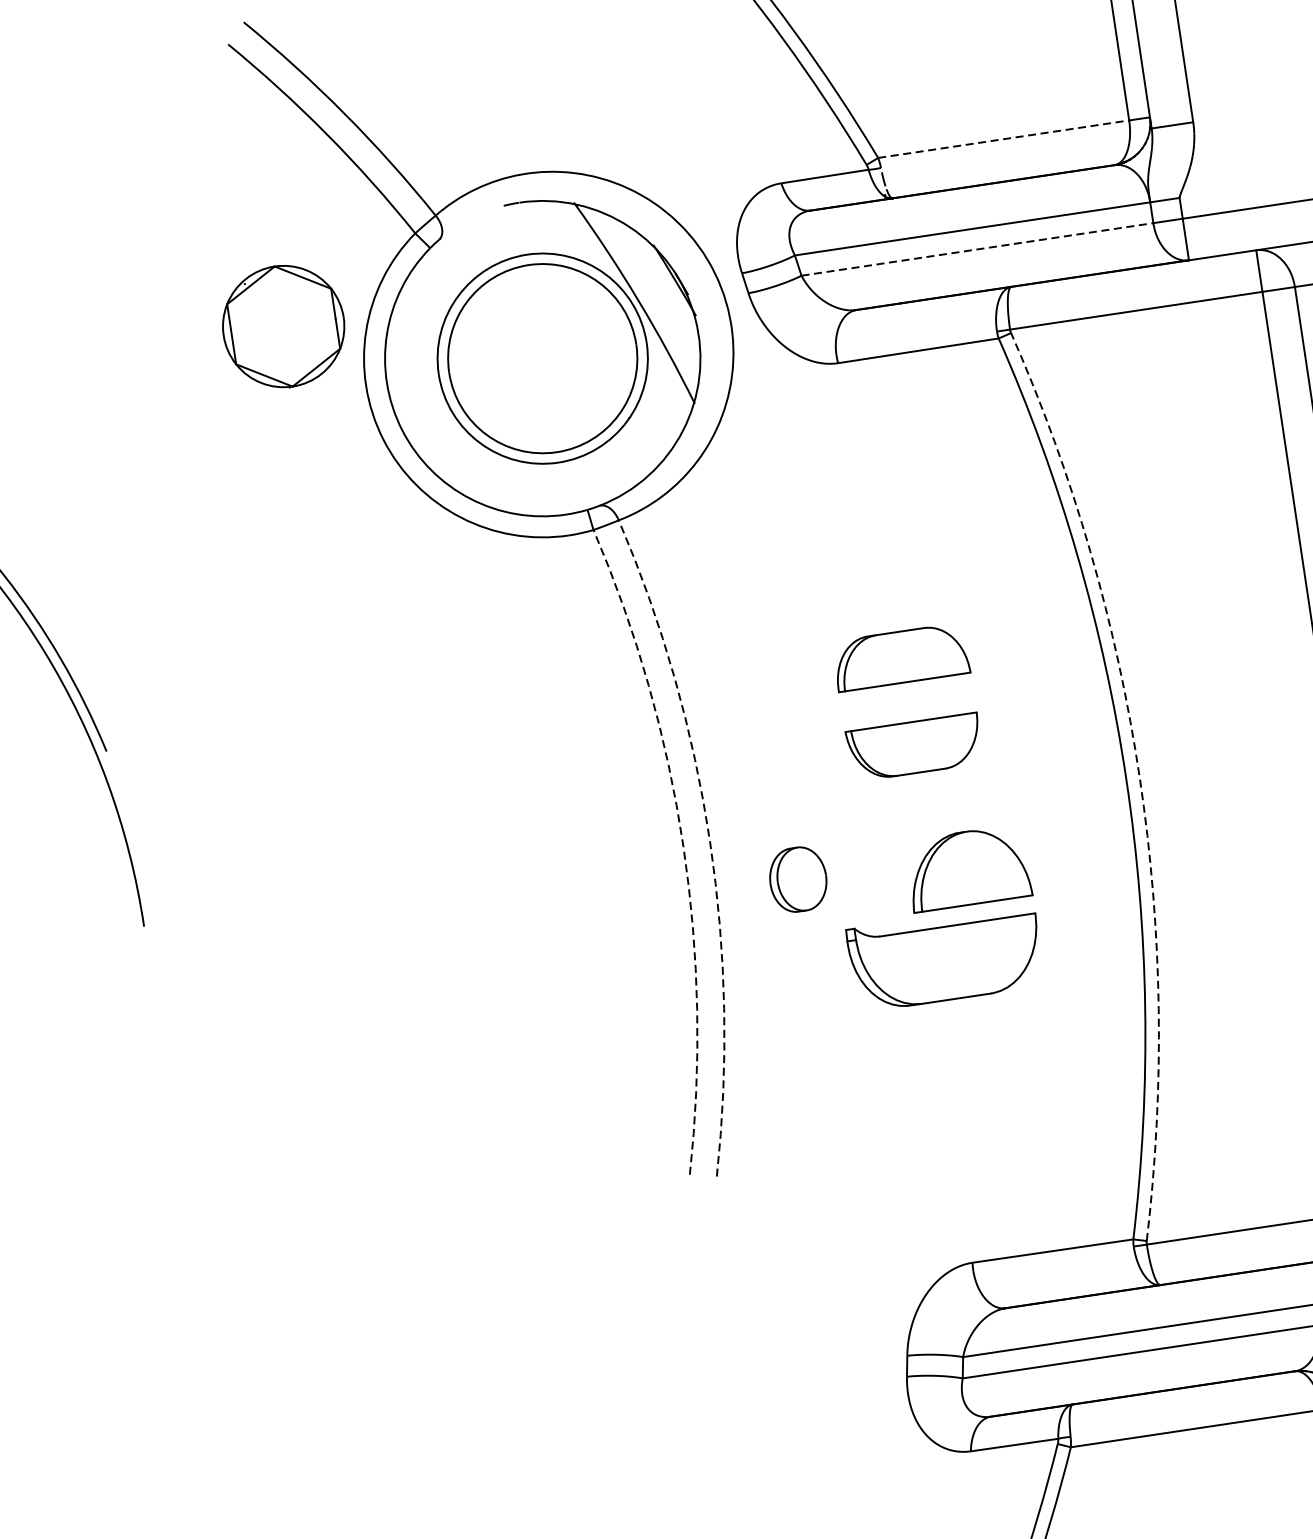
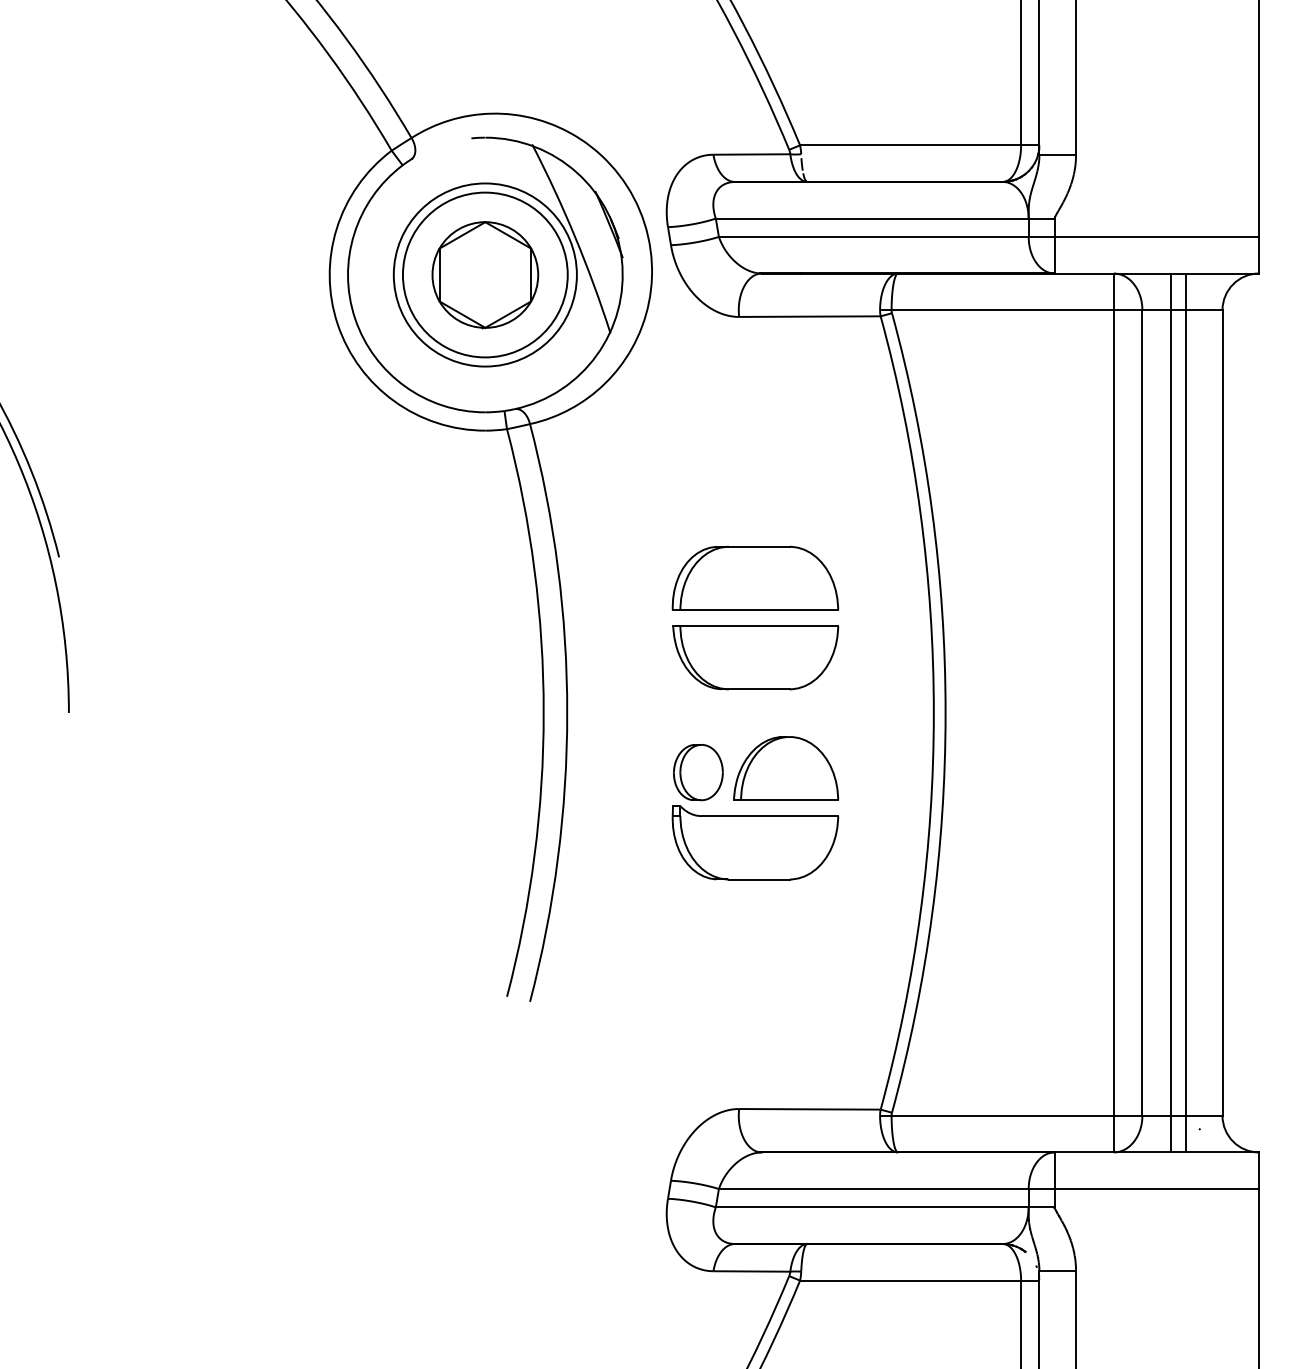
line: (1003, 139) -> (910, 145), dashed -> solid
line: (977, 249) -> (873, 236), dashed -> solid
part: (283, 327) -> (485, 275), moved
part: (900, 656) -> (755, 577), size x1.43
part: (914, 747) -> (755, 657), size x1.43
arc: (1139, 777) -> (945, 712), dashed -> solid
arc: (710, 841) -> (567, 712), dashed -> solid
arc: (683, 845) -> (543, 712), dashed -> solid
part: (798, 879) -> (698, 772), moved

